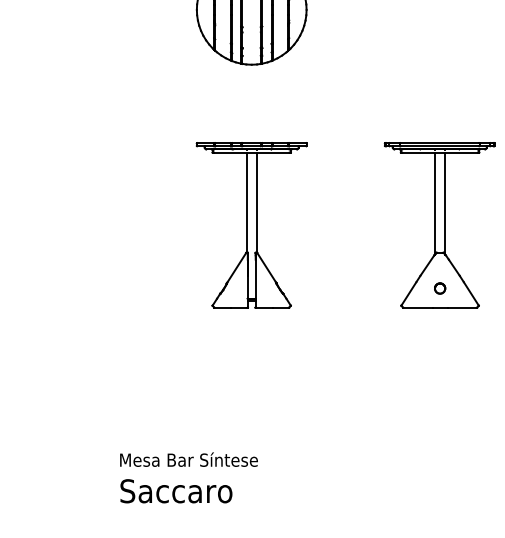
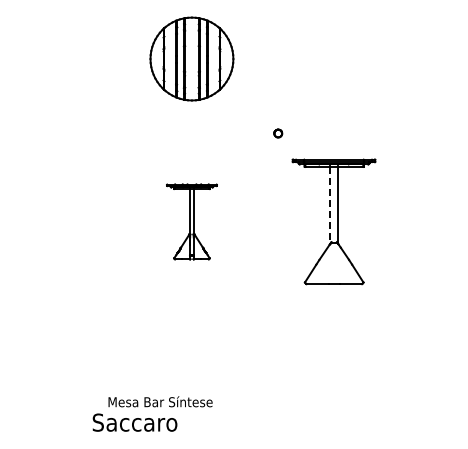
line: (435, 203) -> (330, 205), solid -> dashed
part: (251, 224) -> (191, 221), size x0.6
part: (440, 288) -> (278, 133), moved
text: (188, 459) -> (160, 401), moved

